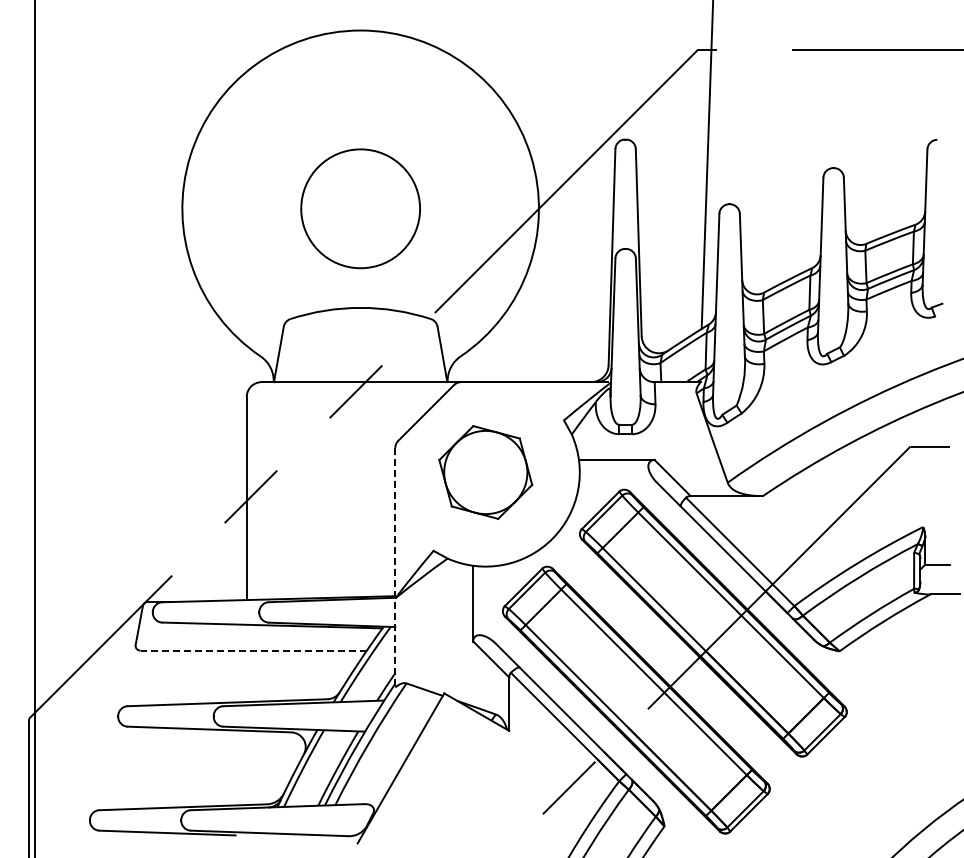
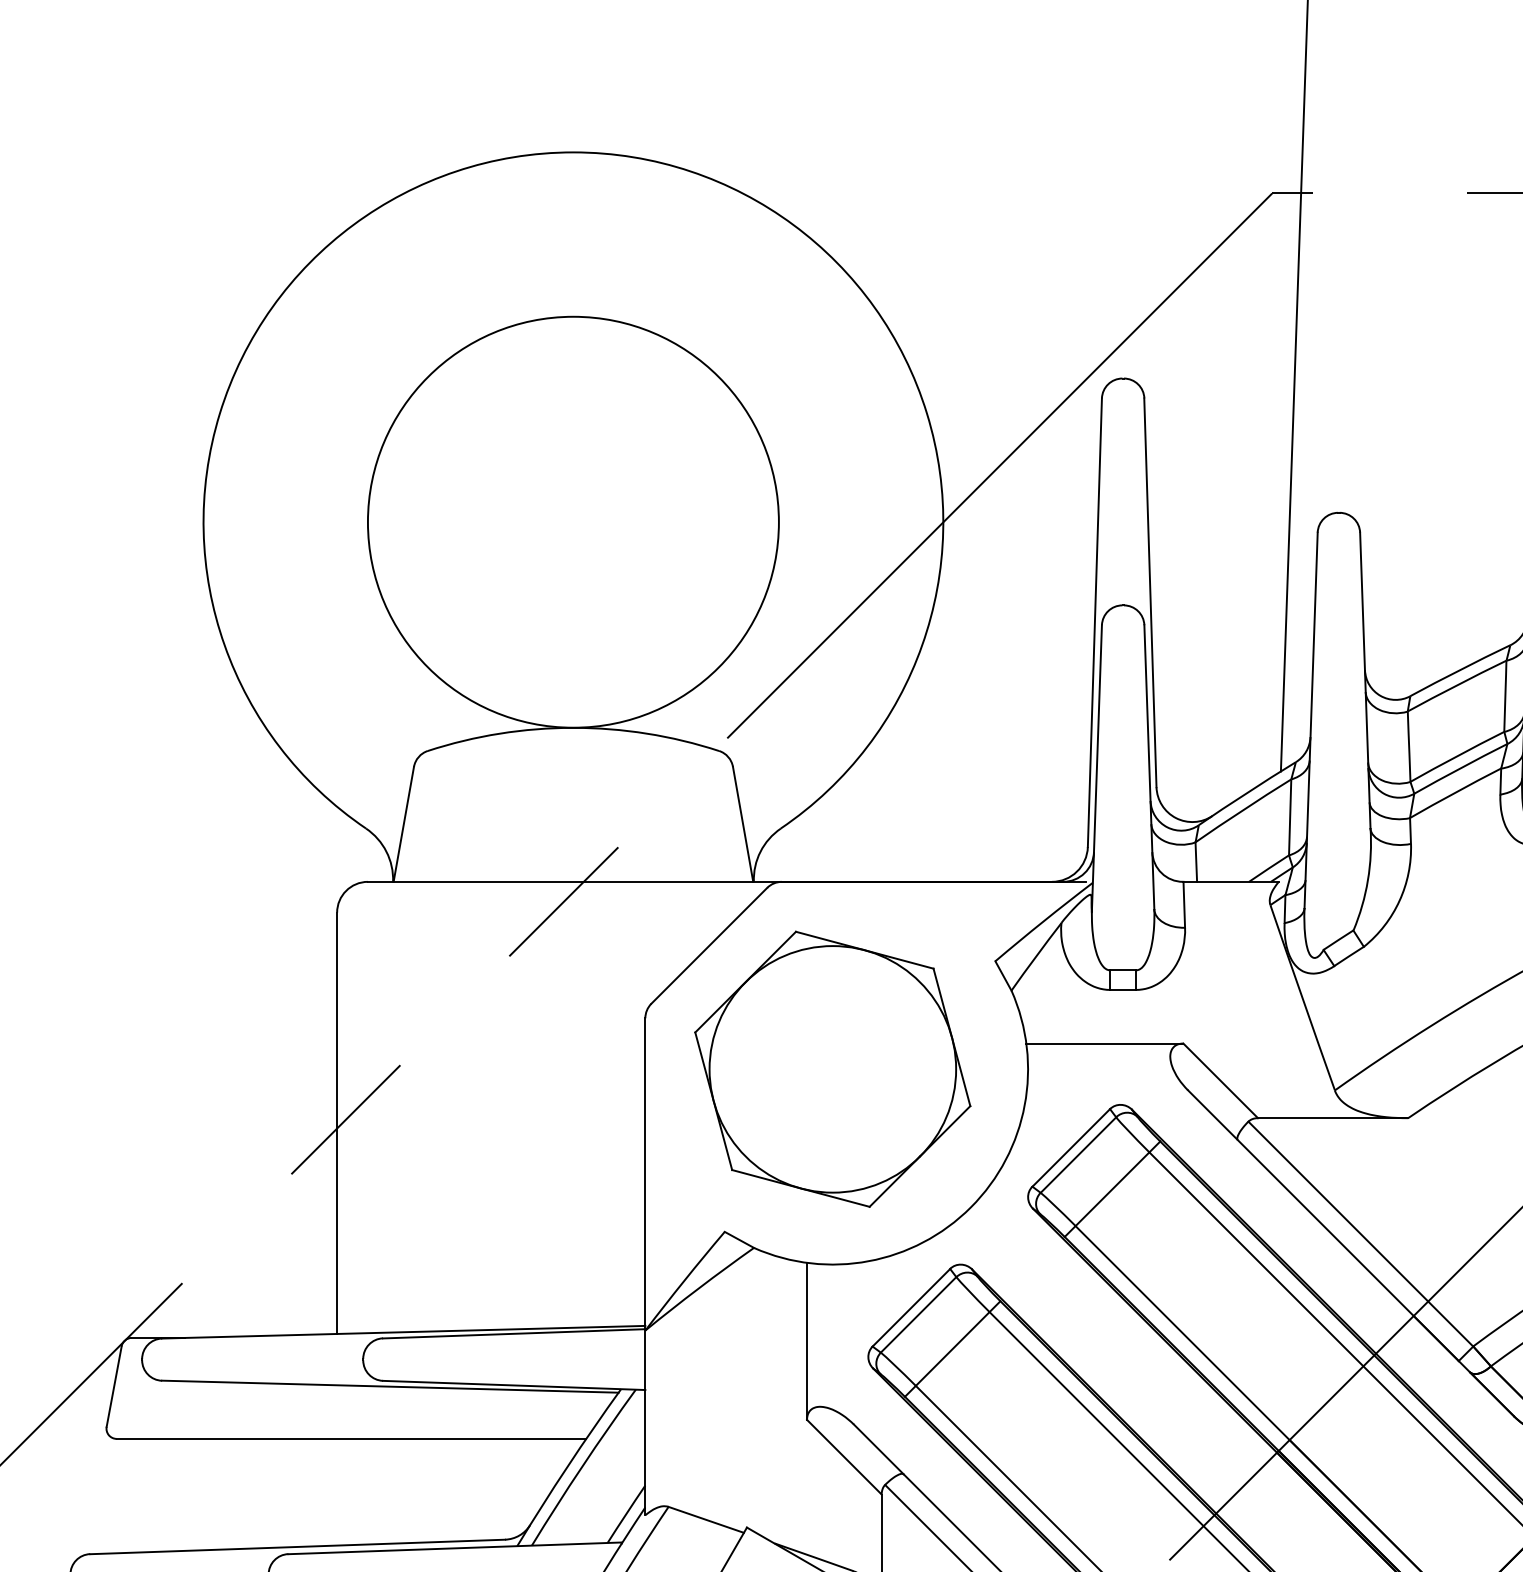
circle: (360, 208) -> (573, 521), size x1.67
part: (485, 472) -> (832, 1069), size x1.43
line: (395, 567) -> (645, 1266), dashed -> solid
line: (253, 650) -> (351, 1438), dashed -> solid

